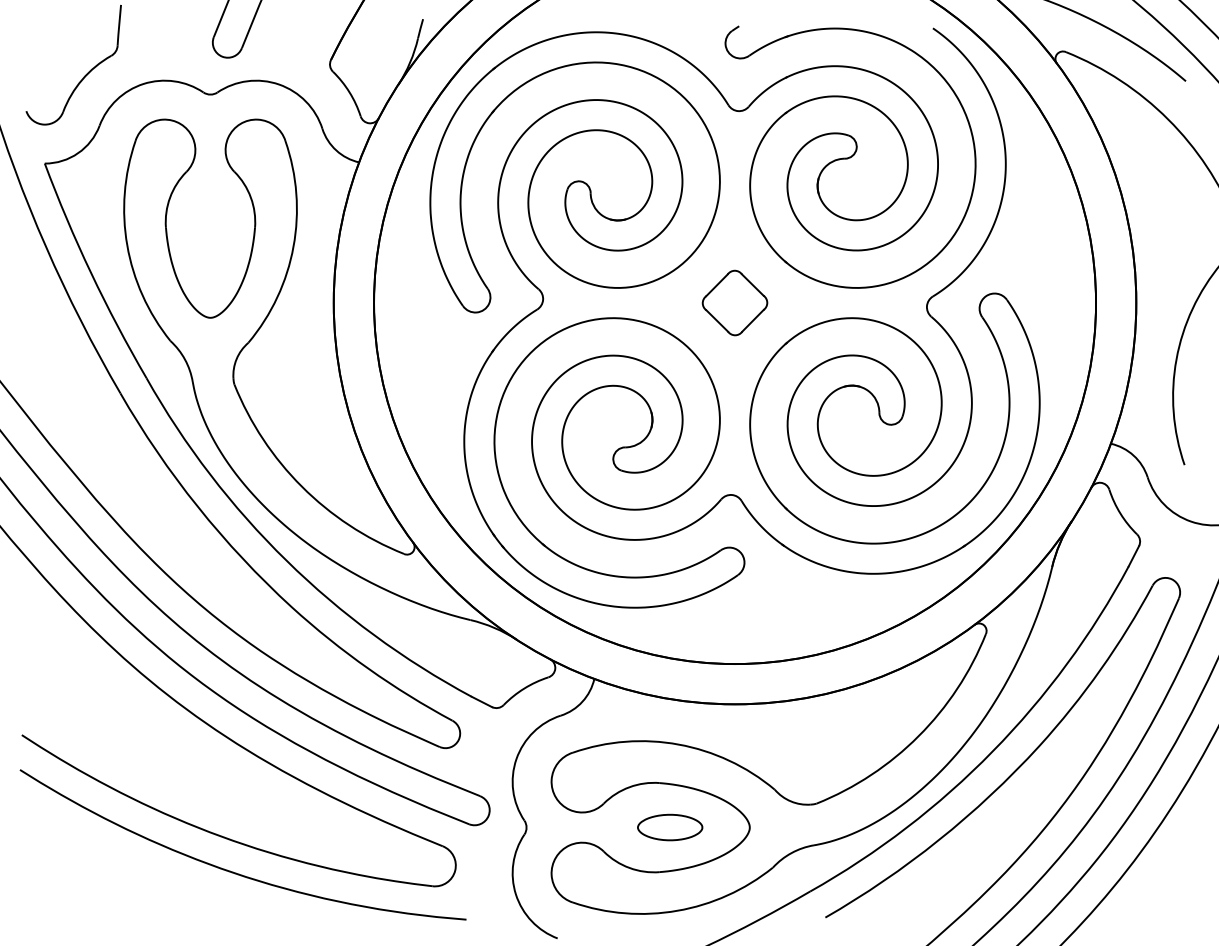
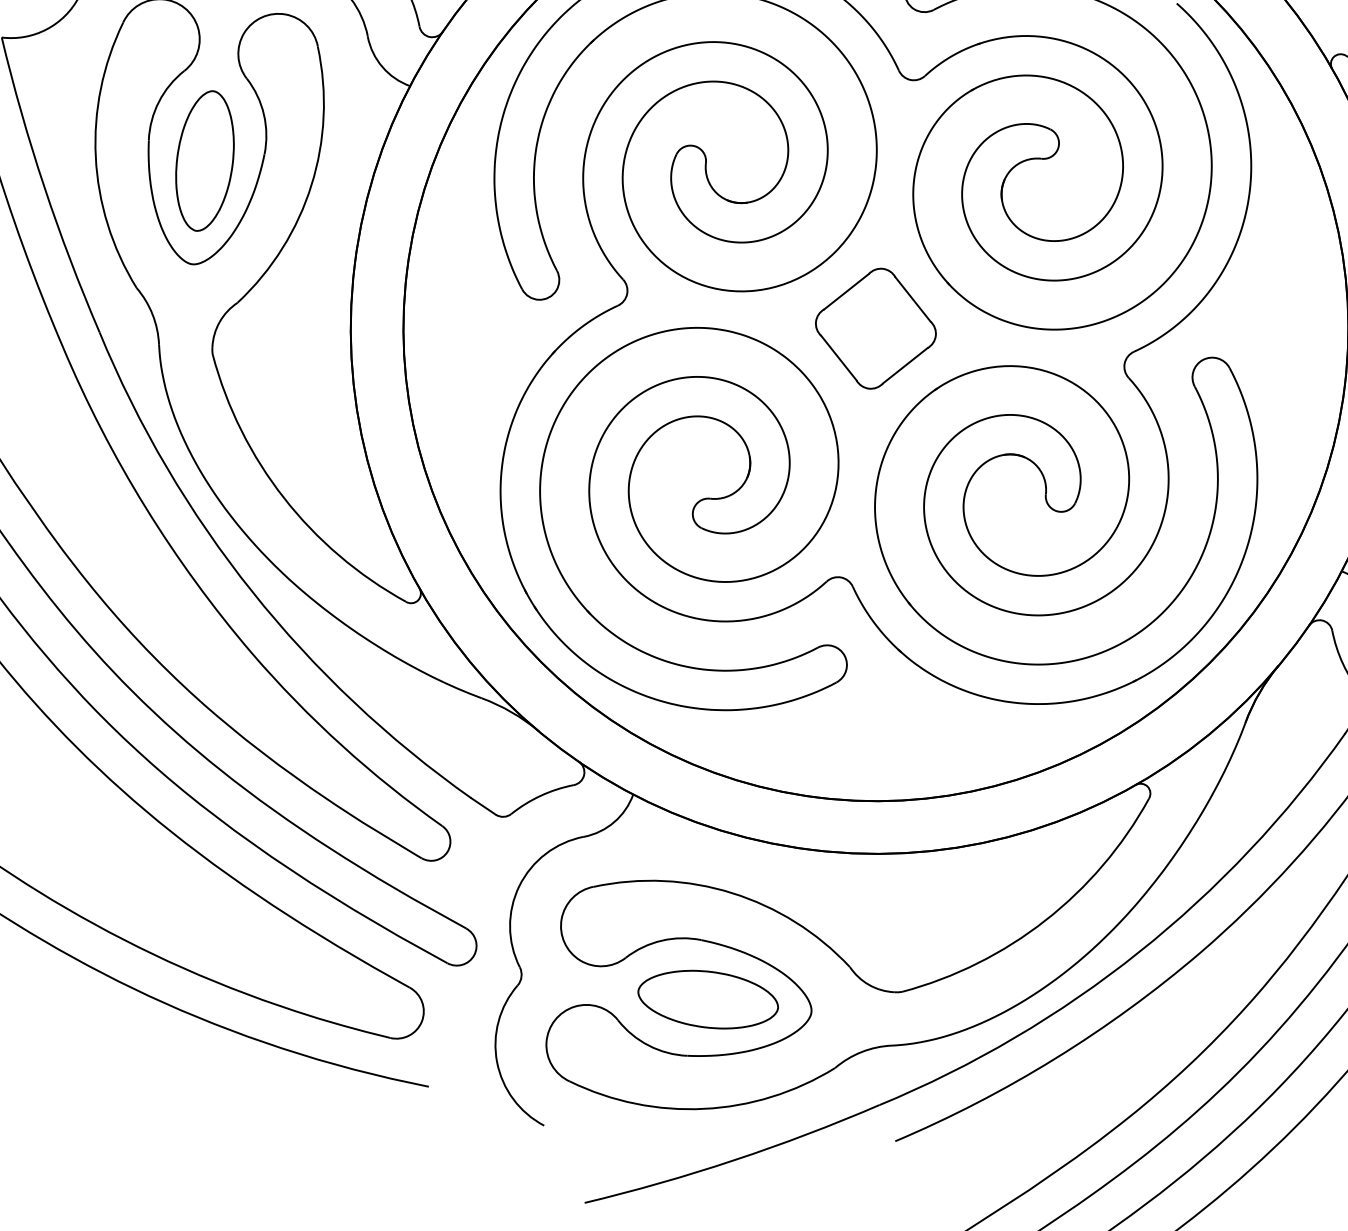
part: (210, 237) -> (205, 159), added
part: (734, 302) -> (875, 327), size x1.43
part: (669, 827) -> (707, 999), size x1.67

